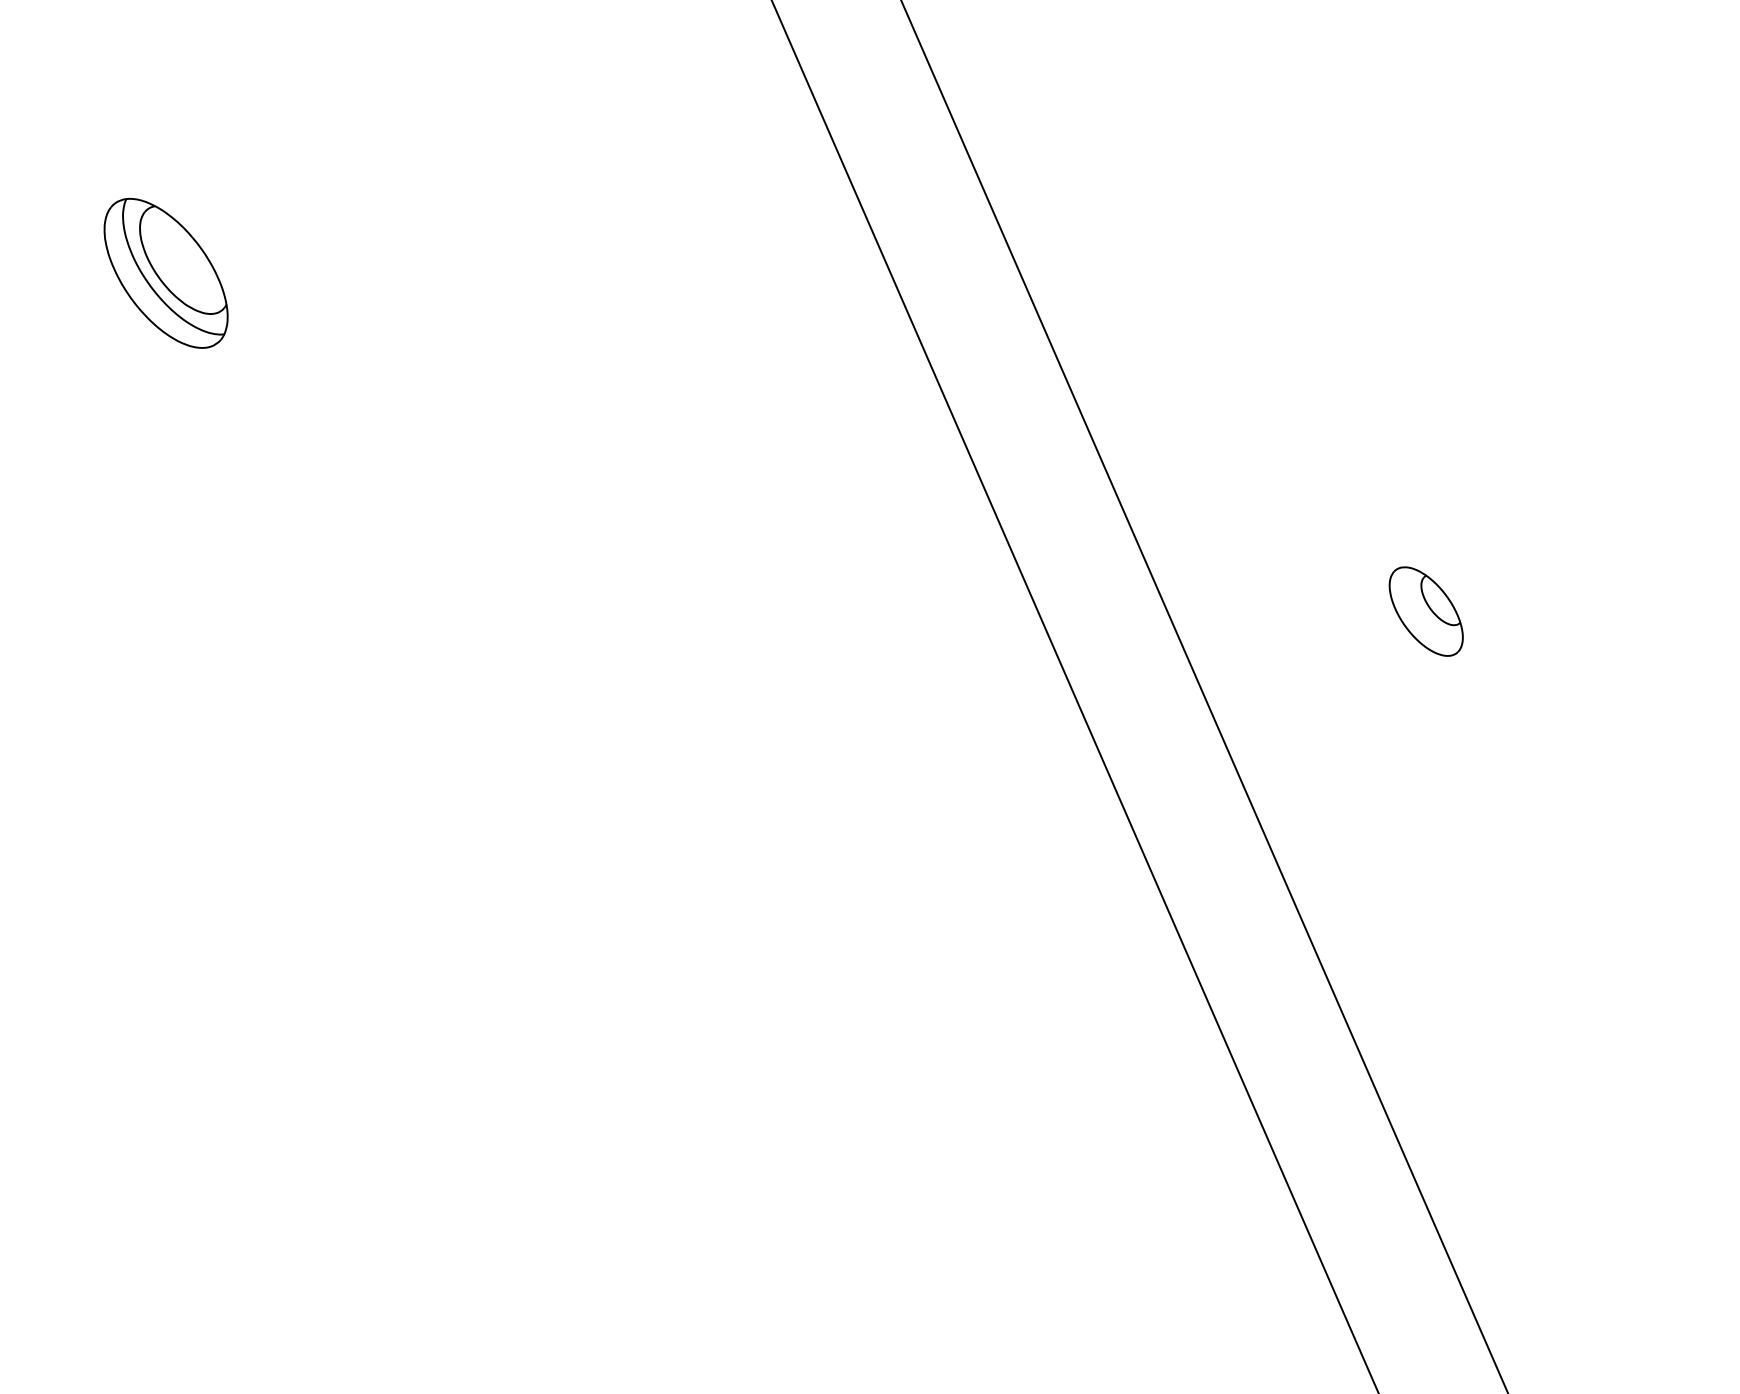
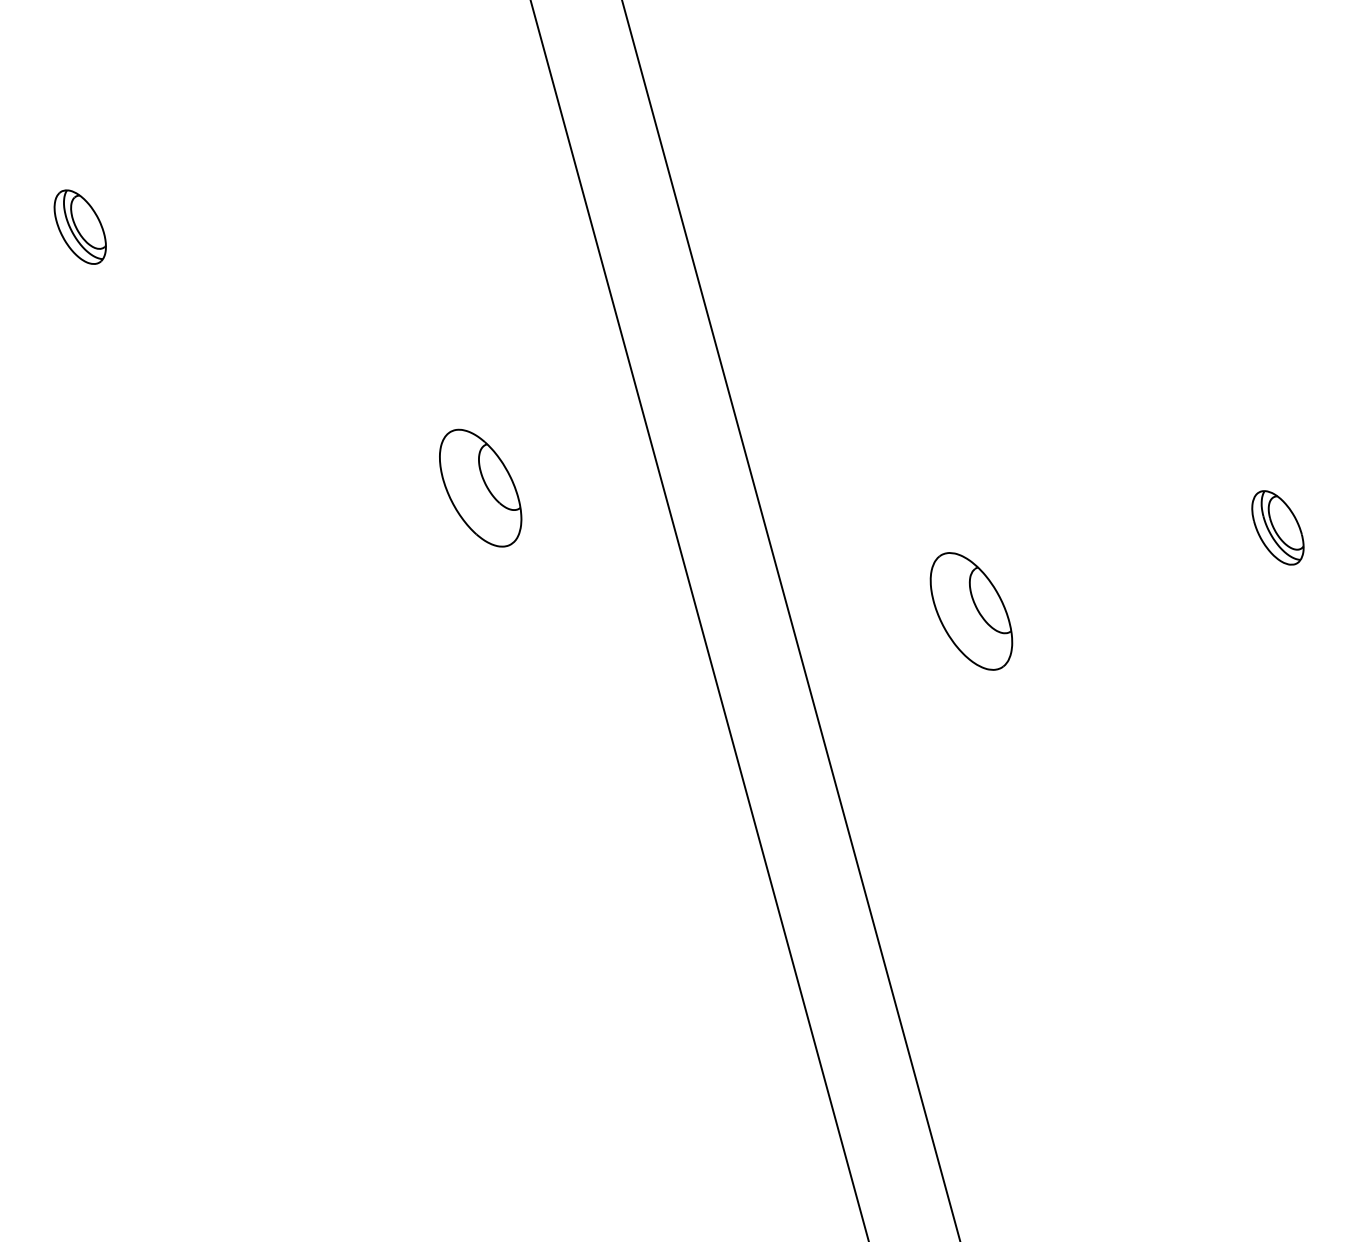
part: (164, 272) -> (79, 226), size x0.62
part: (748, 541) -> (480, 487), added
part: (1426, 611) -> (971, 611), size x1.67

